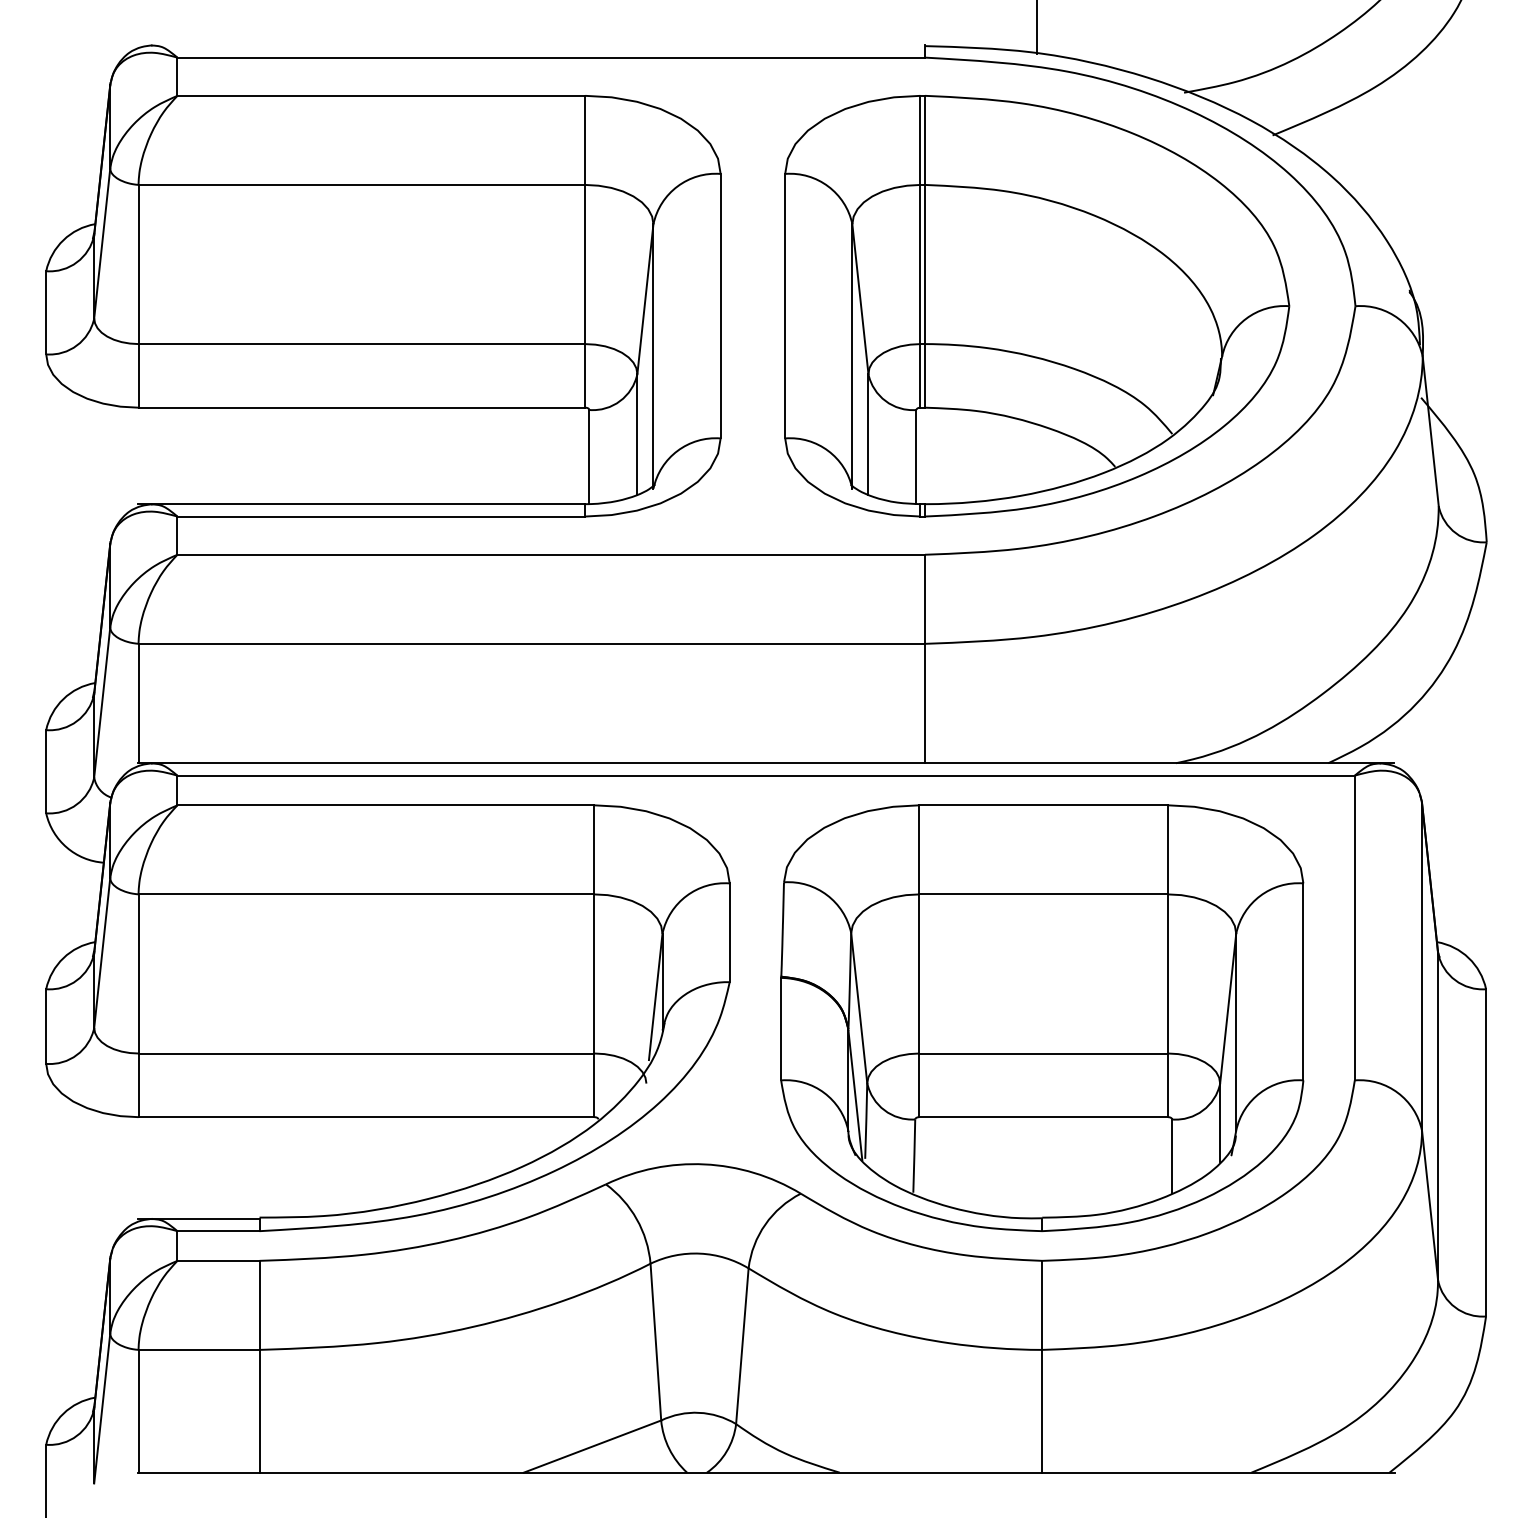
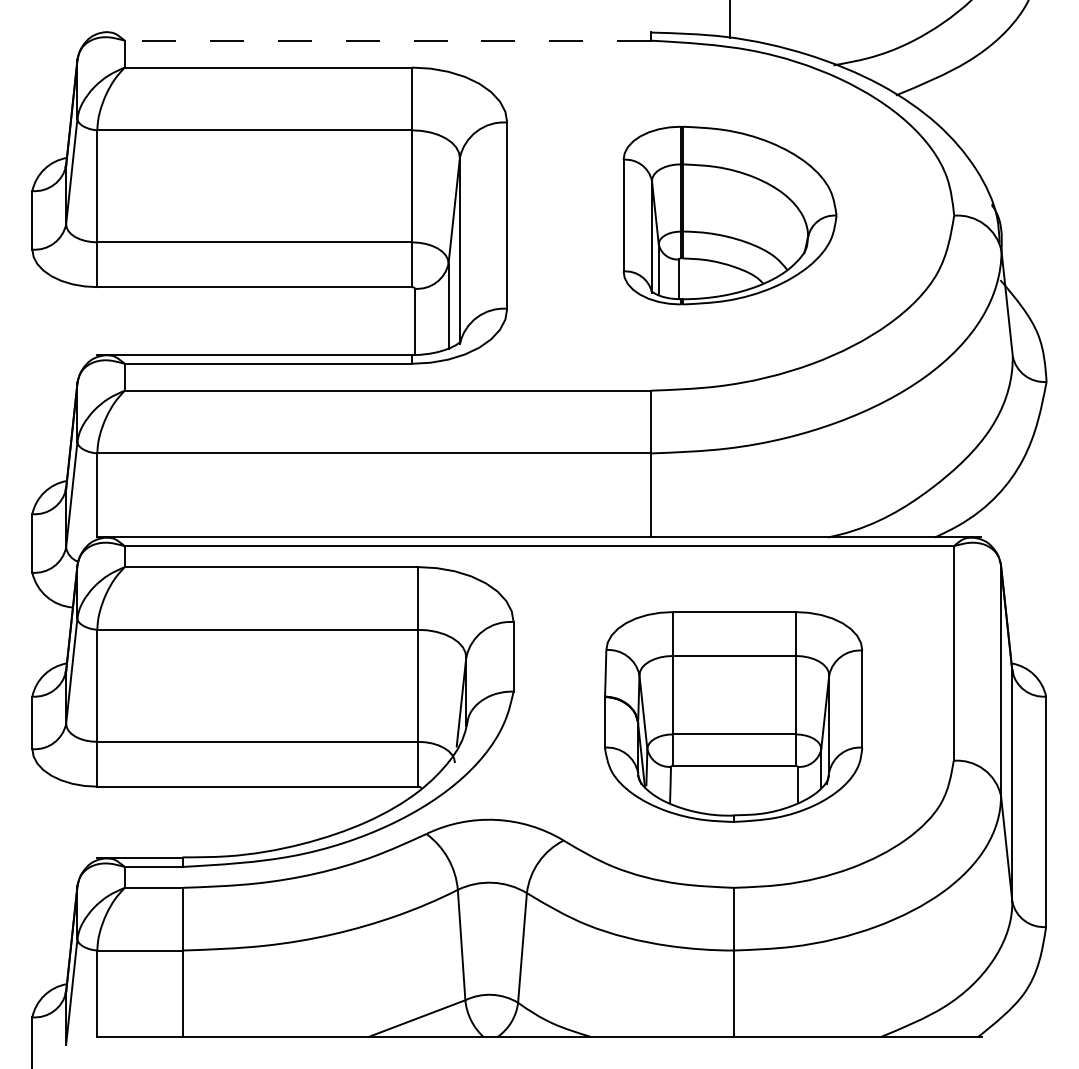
line: (550, 57) -> (387, 40), solid -> dashed
part: (1036, 305) -> (729, 215), size x0.6
part: (1042, 1017) -> (733, 716), size x0.7

